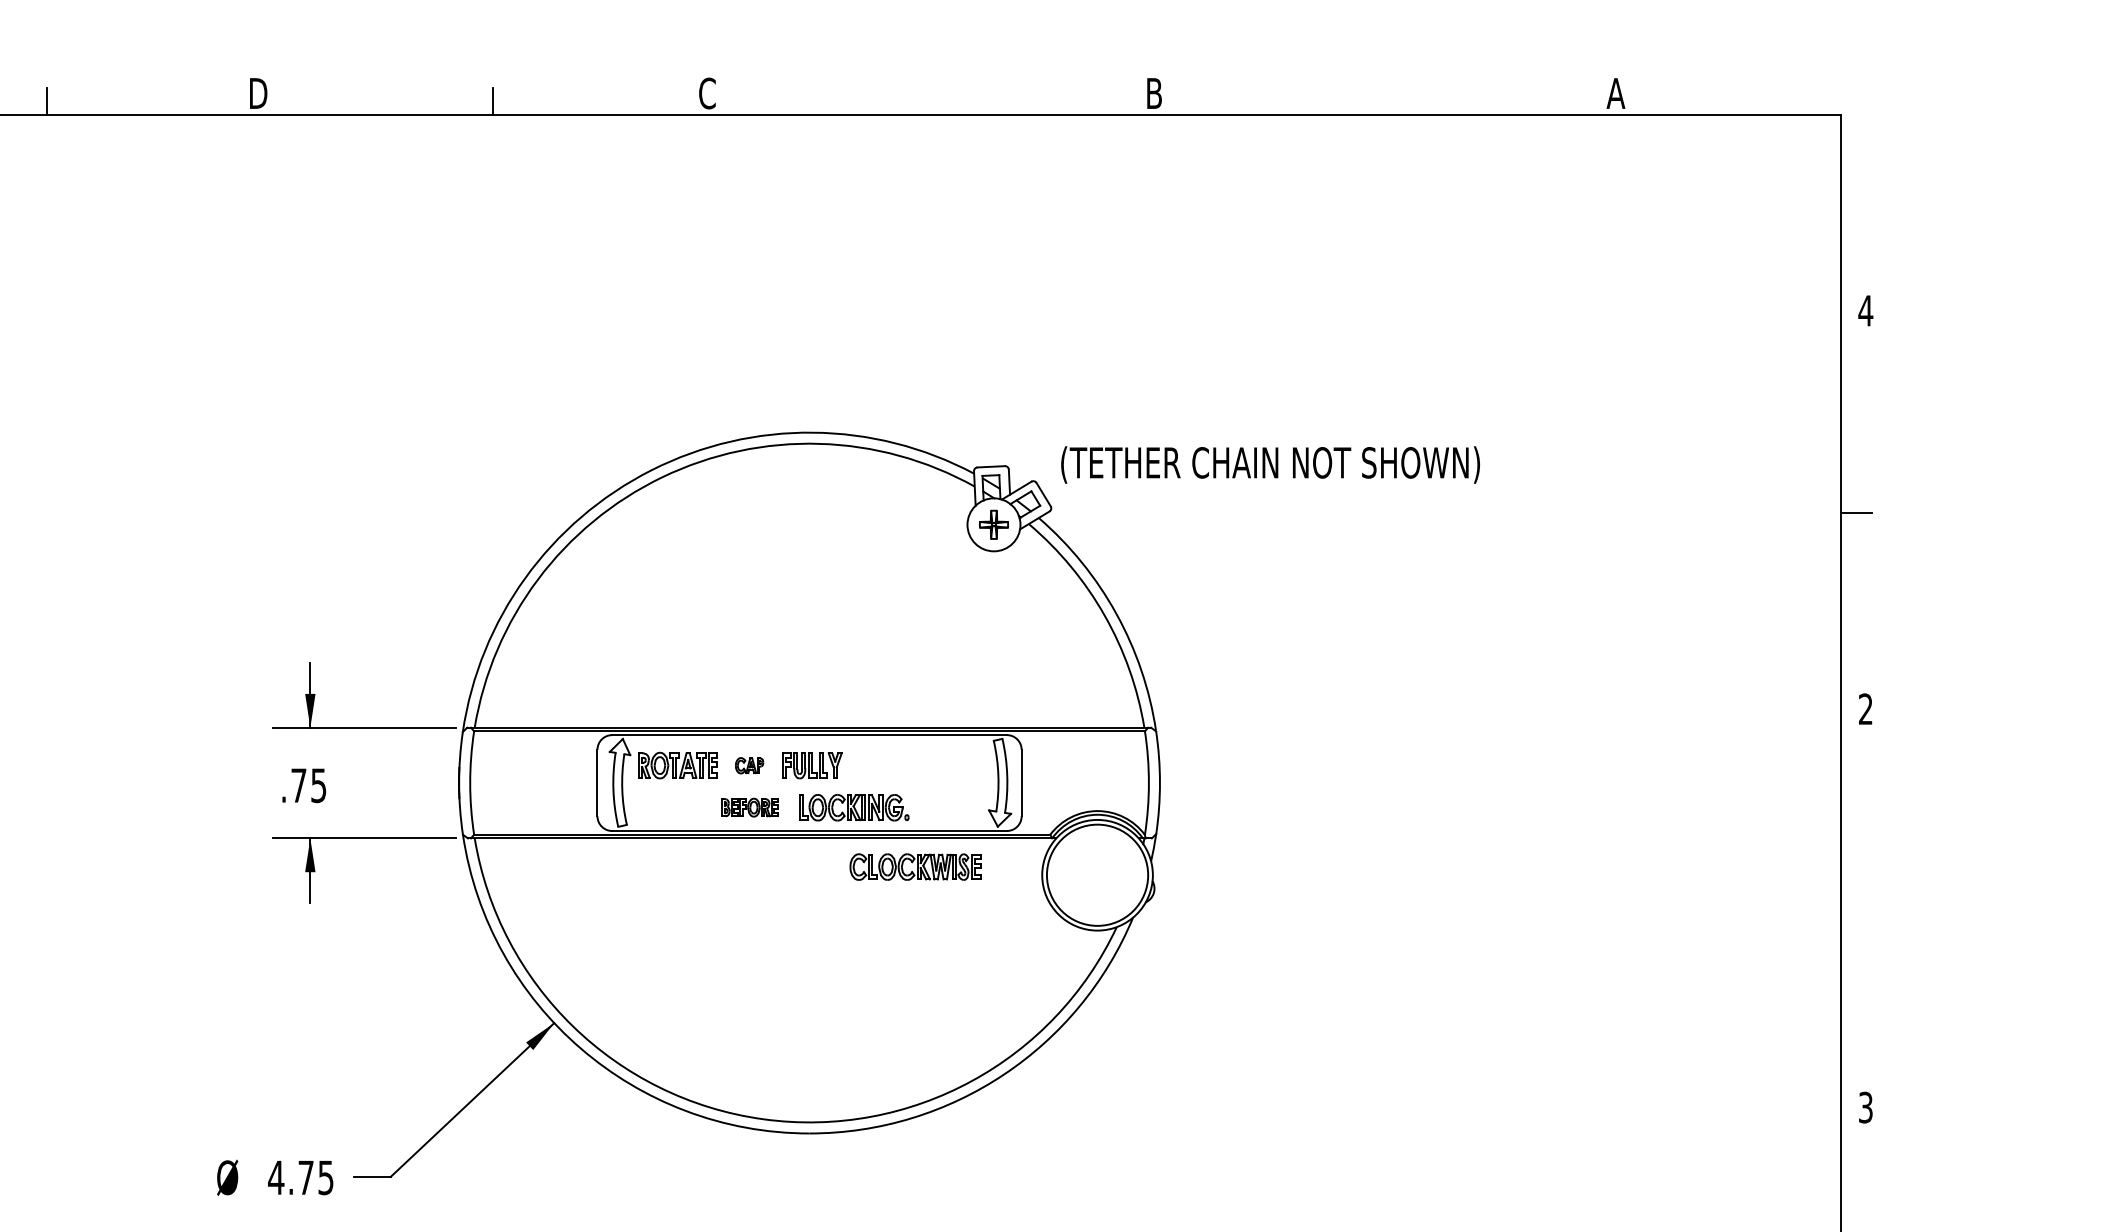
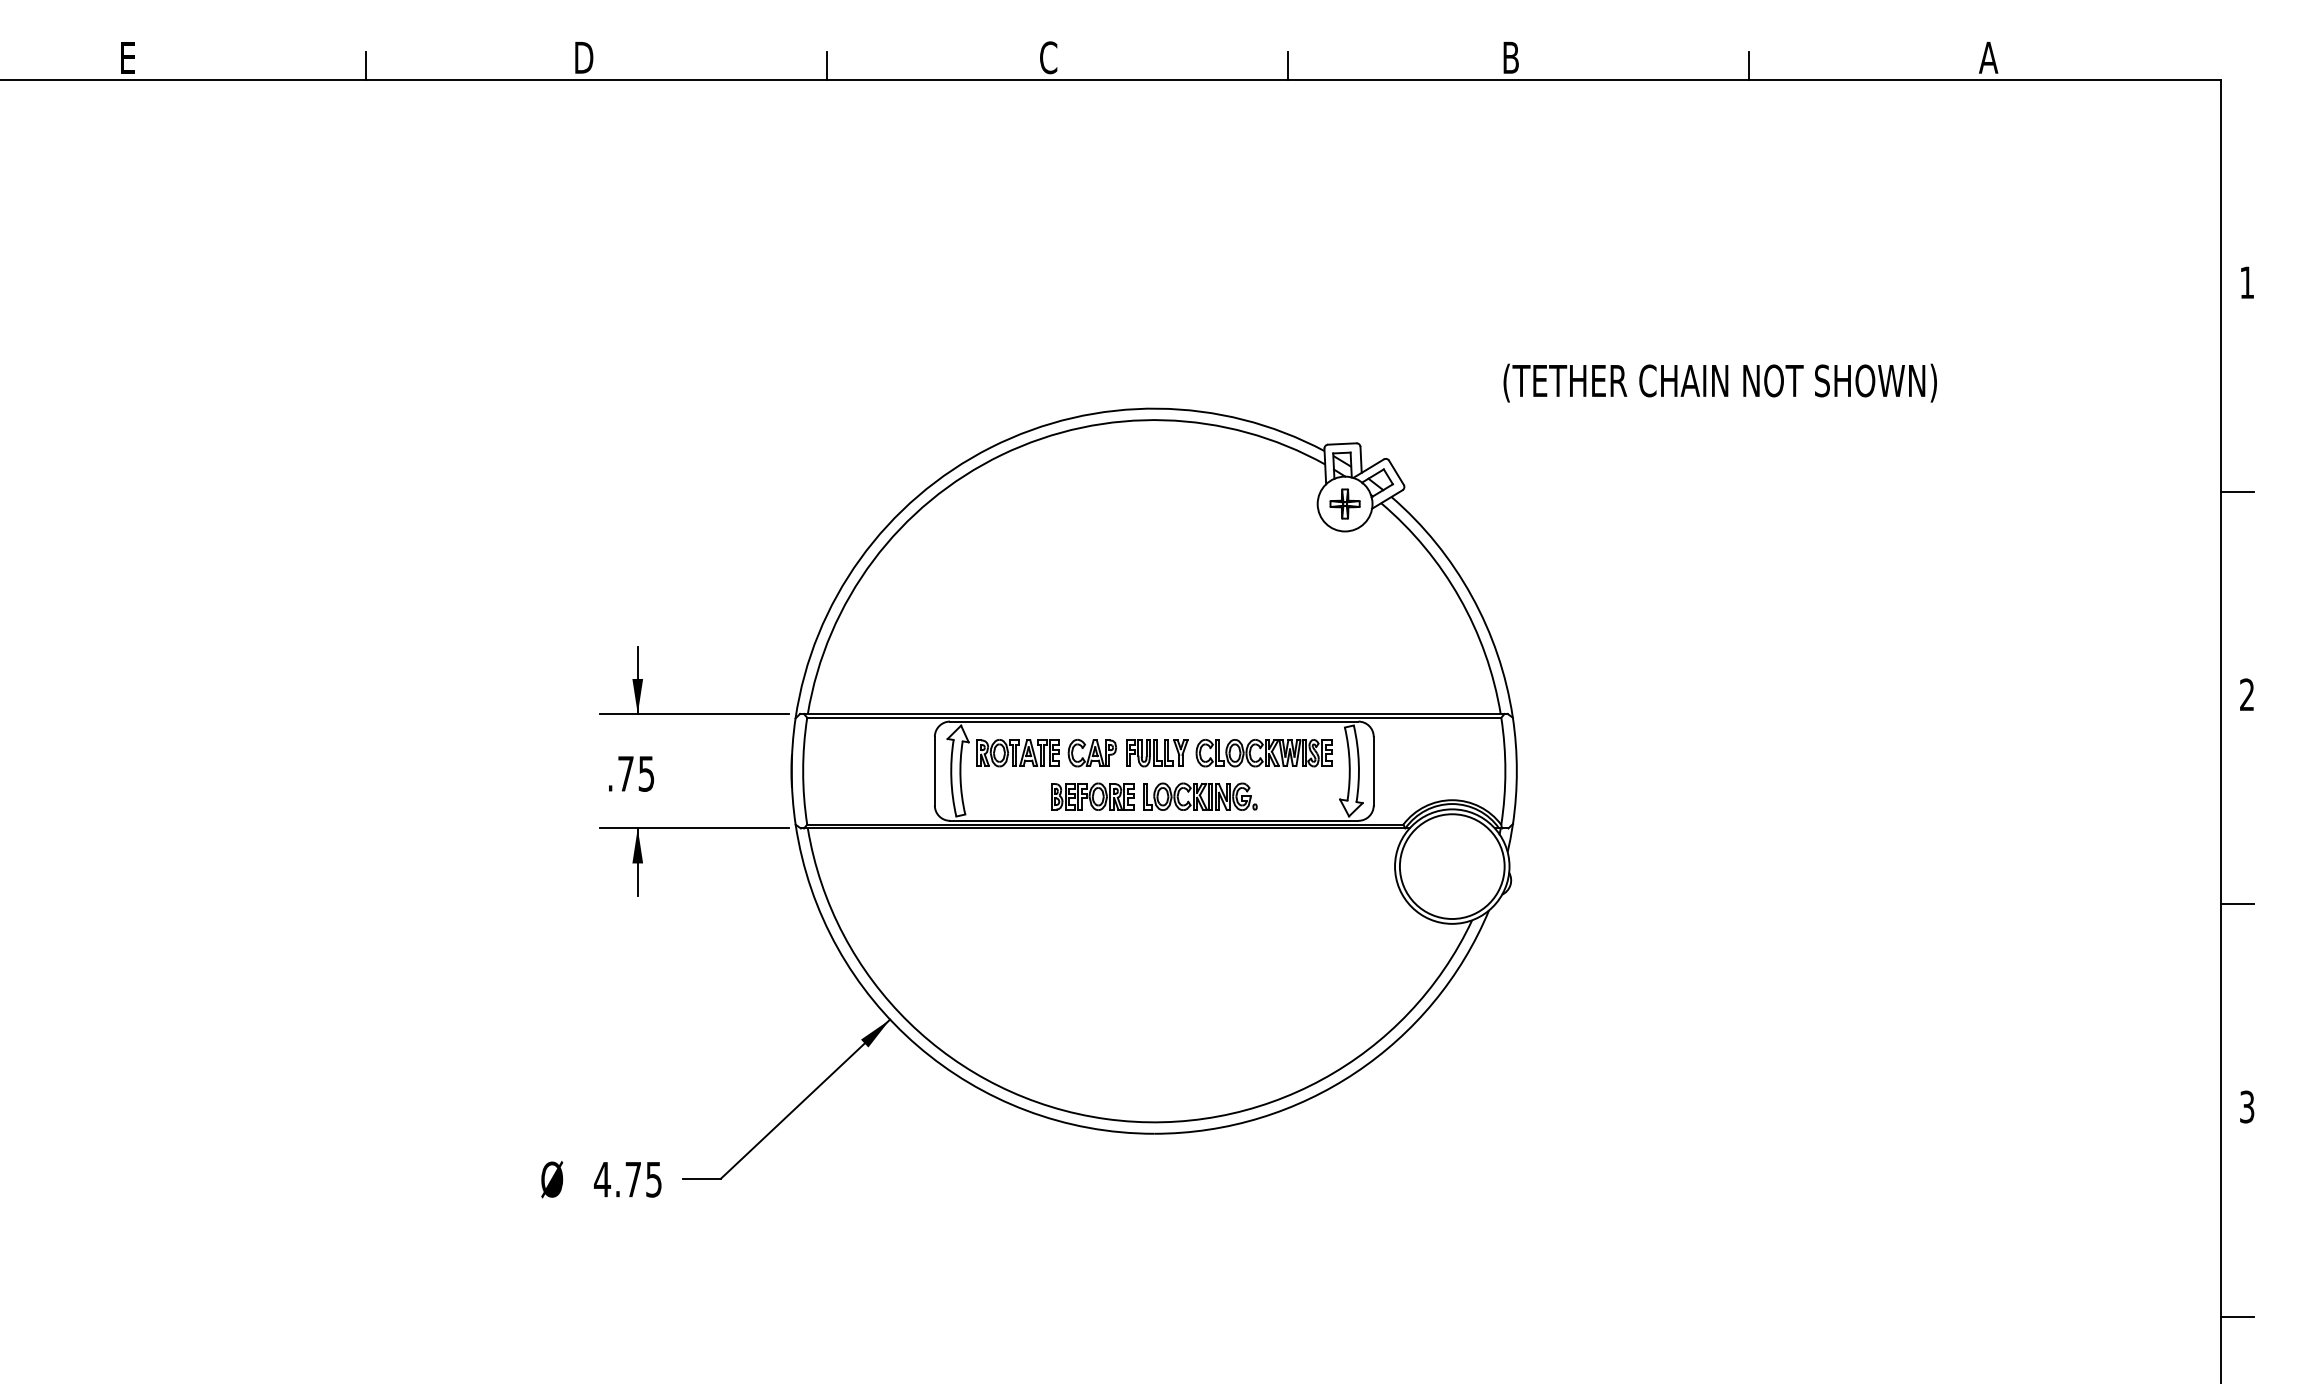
line: (938, 101) -> (1287, 66), added
line: (1383, 101) -> (1748, 66), added
text: (1865, 310) -> (2246, 282), 4 -> 1
text: (1269, 464) -> (1719, 382), moved
part: (748, 765) -> (1091, 753), size x1.67
part: (749, 807) -> (1092, 796), size x1.43
part: (915, 867) -> (1263, 753), moved
line: (1855, 911) -> (2236, 904), added

